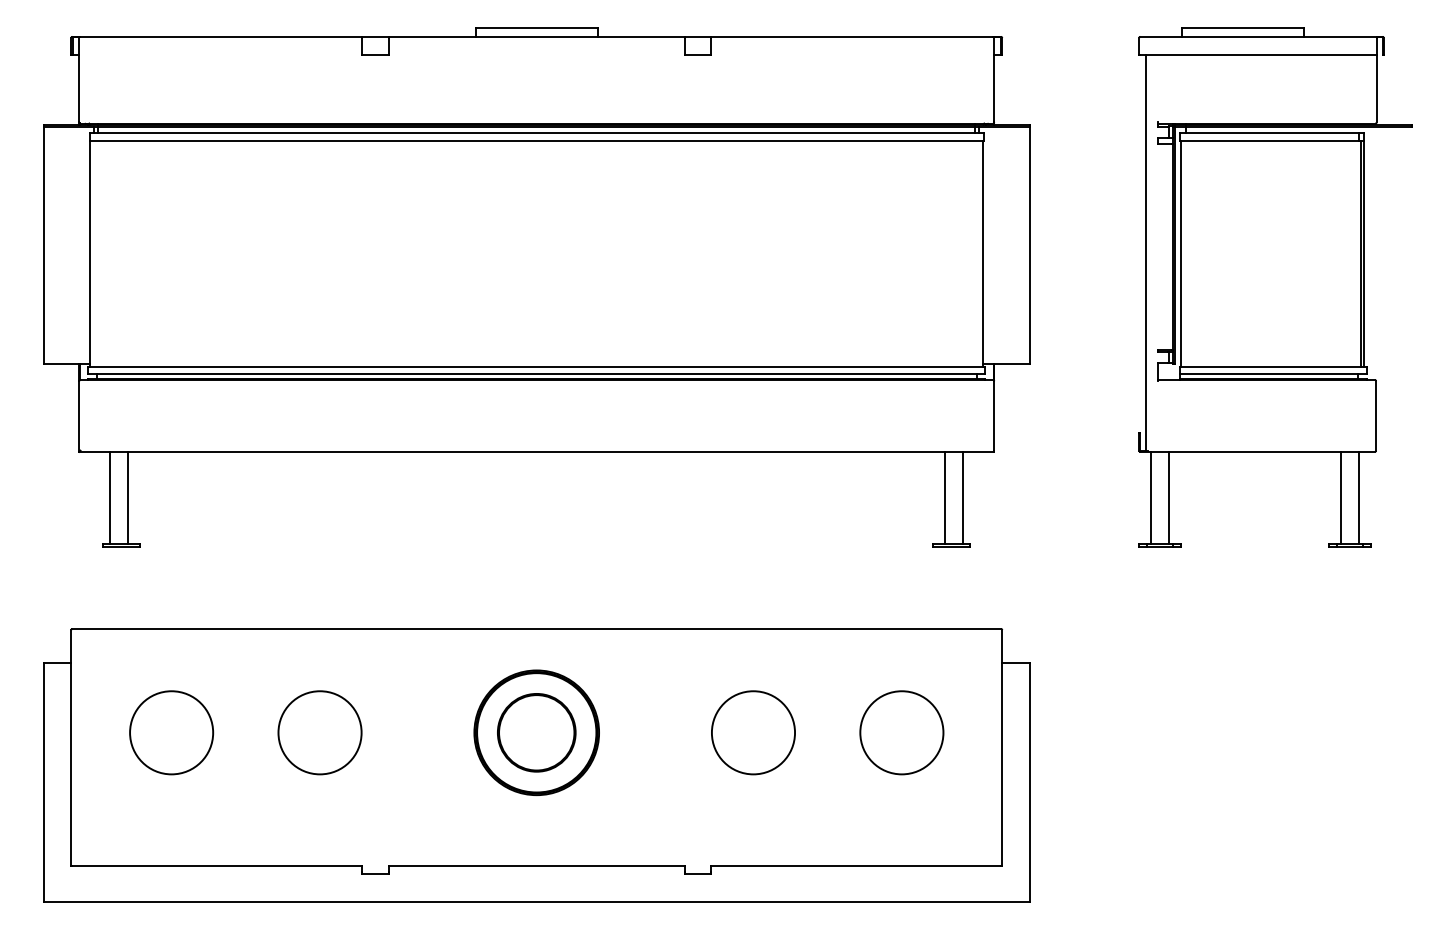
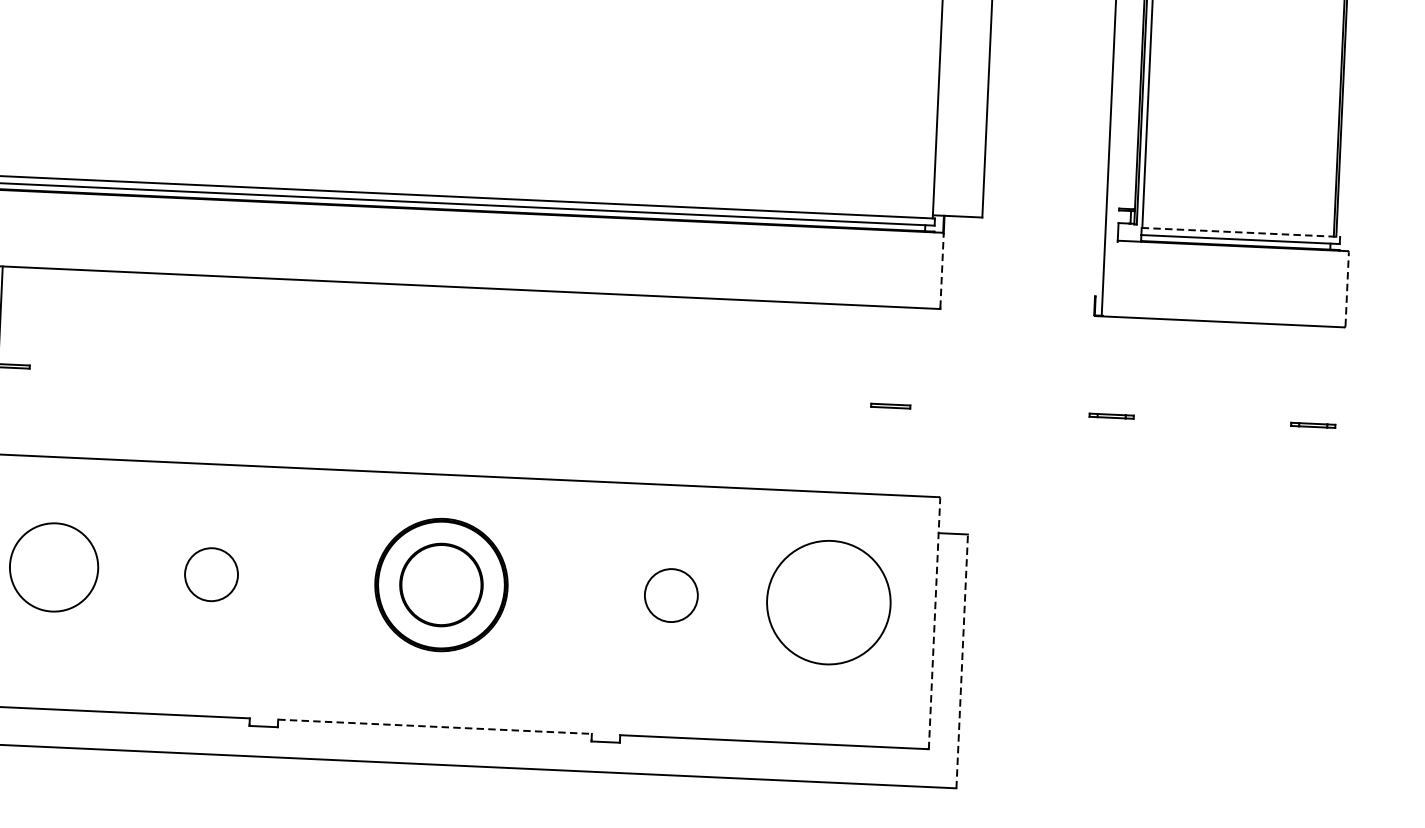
line: (1273, 366) -> (1240, 231), solid -> dashed
line: (994, 415) -> (942, 270), solid -> dashed
line: (1376, 415) -> (1347, 288), solid -> dashed
line: (128, 497) -> (19, 315), removed
line: (945, 497) -> (886, 355), removed
line: (963, 497) -> (905, 355), removed
line: (1151, 497) -> (1104, 365), removed
line: (1168, 497) -> (1123, 365), removed
line: (1341, 497) -> (1306, 374), removed
line: (1358, 497) -> (1324, 375), removed
circle: (319, 732) -> (210, 574), size x0.6
circle: (753, 732) -> (671, 595), size x0.6
circle: (901, 732) -> (828, 602), size x1.4
line: (1002, 747) -> (934, 623), solid -> dashed
line: (1029, 782) -> (961, 661), solid -> dashed
line: (536, 866) -> (434, 726), solid -> dashed

